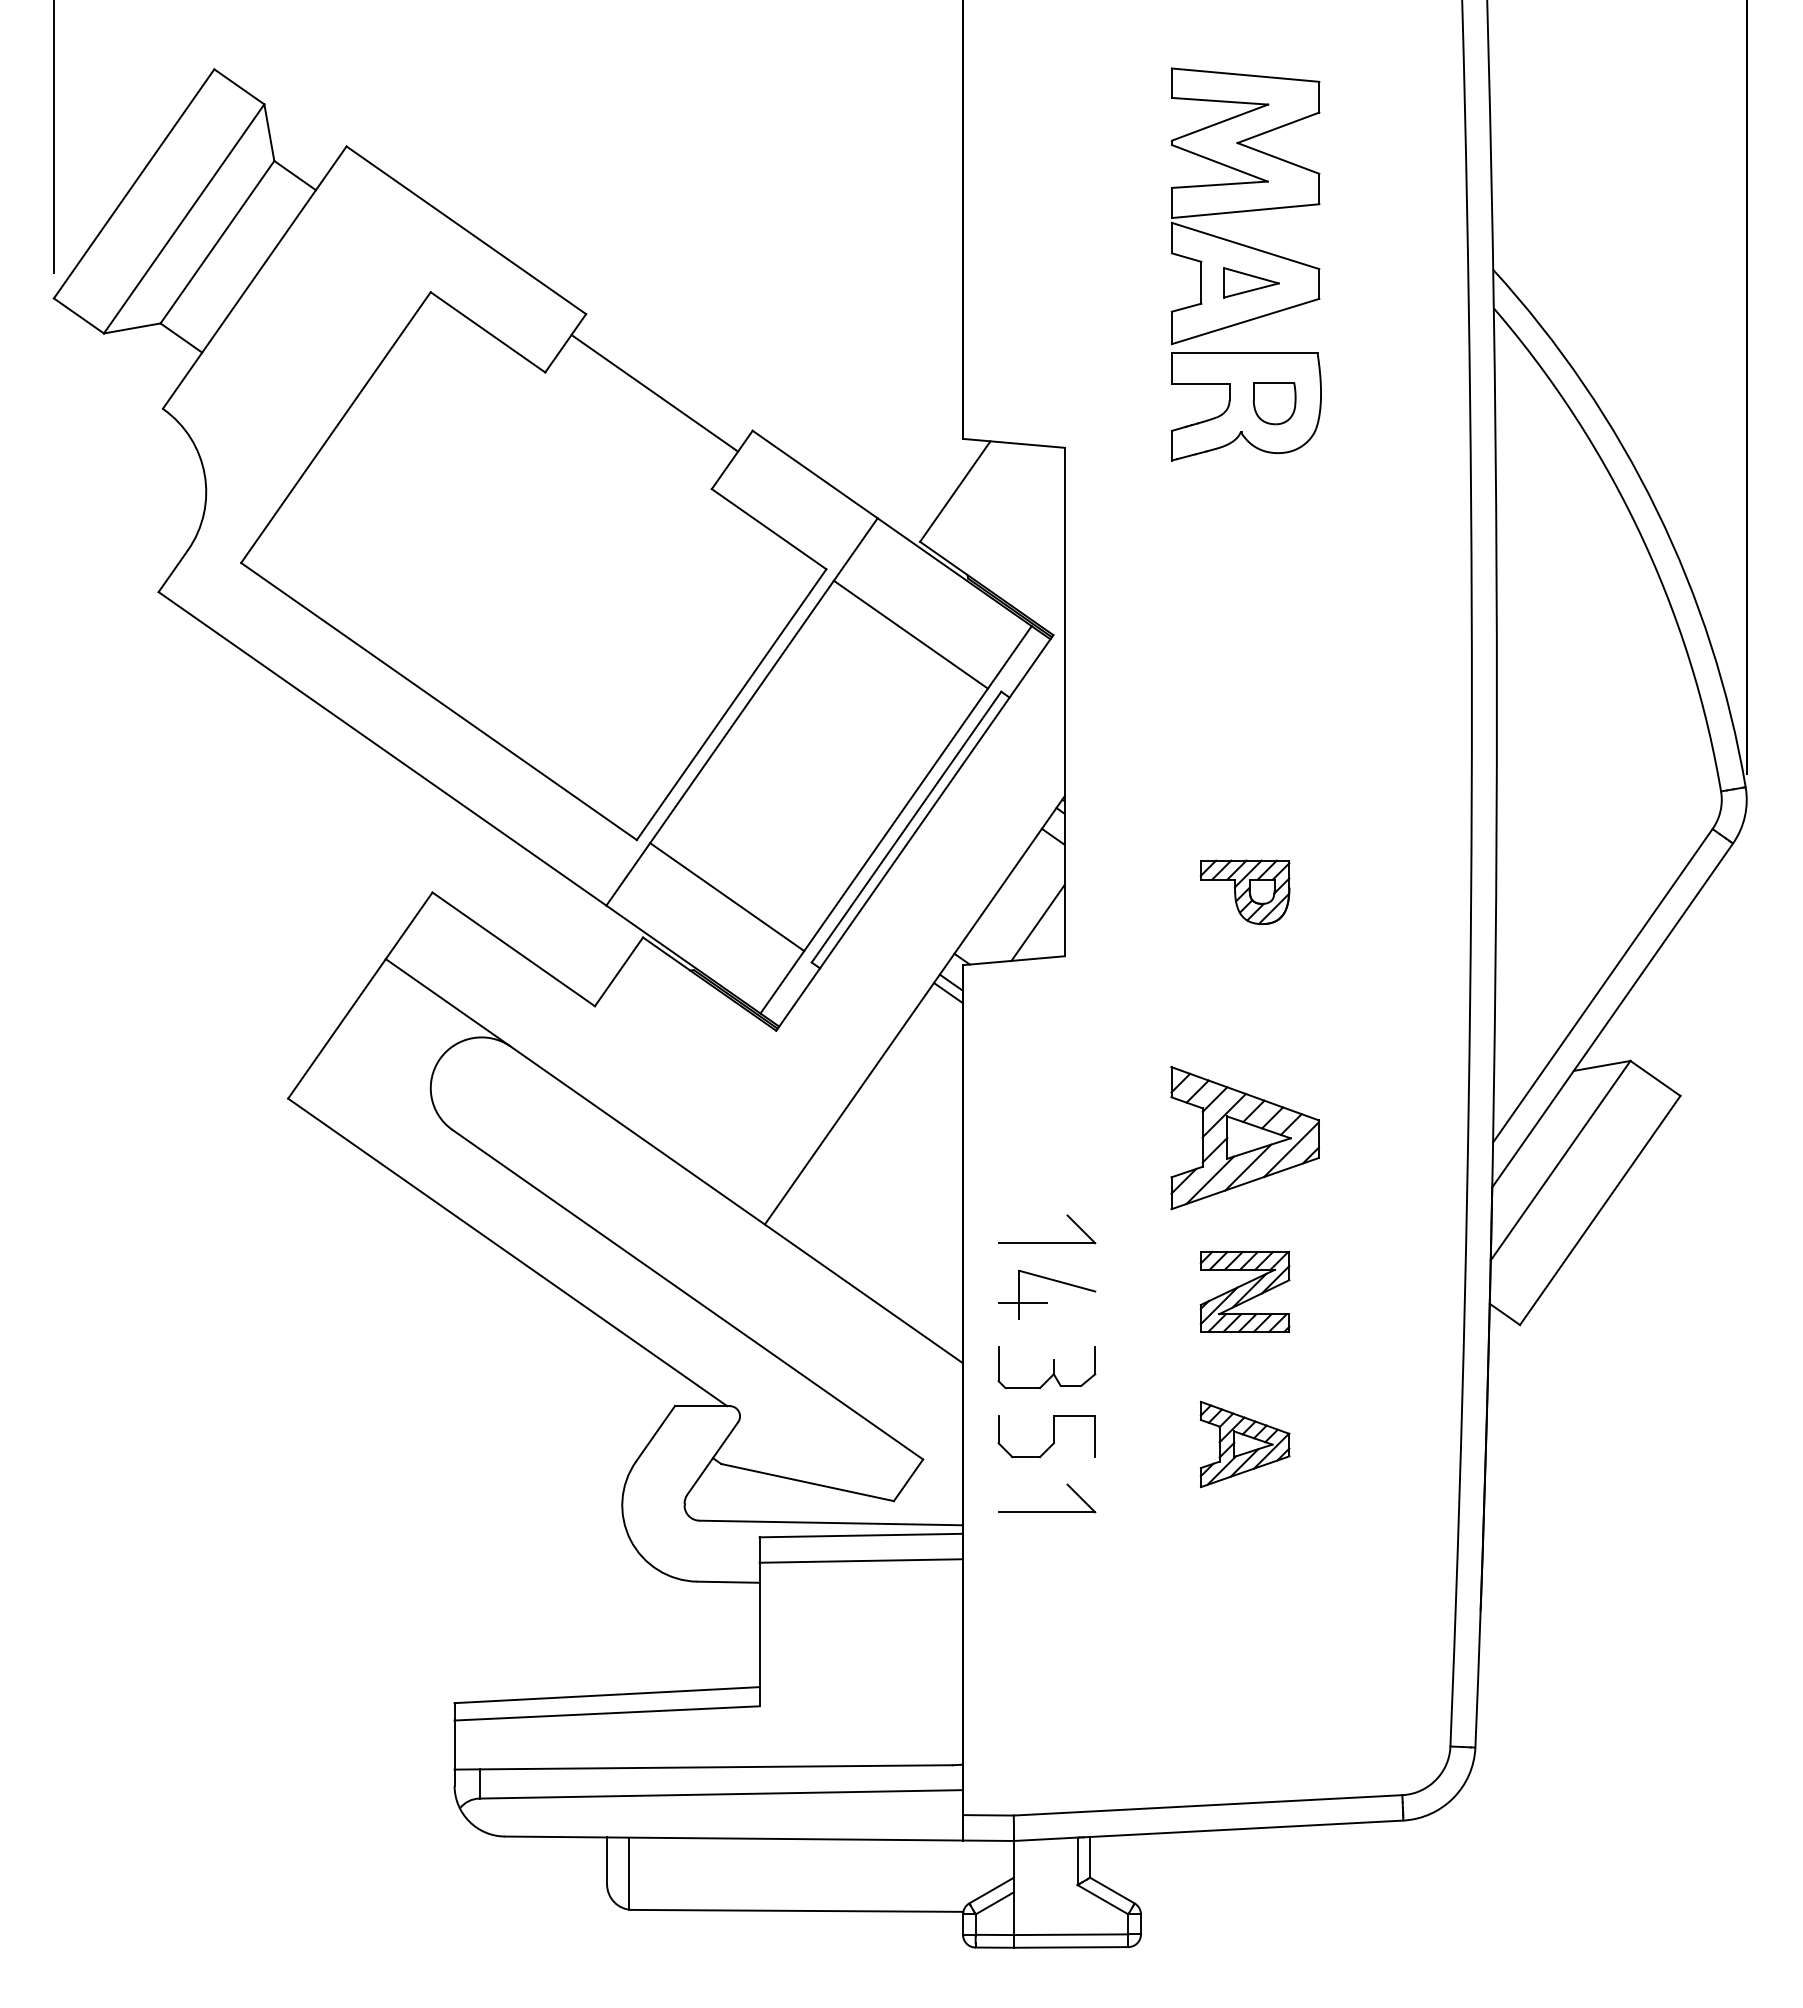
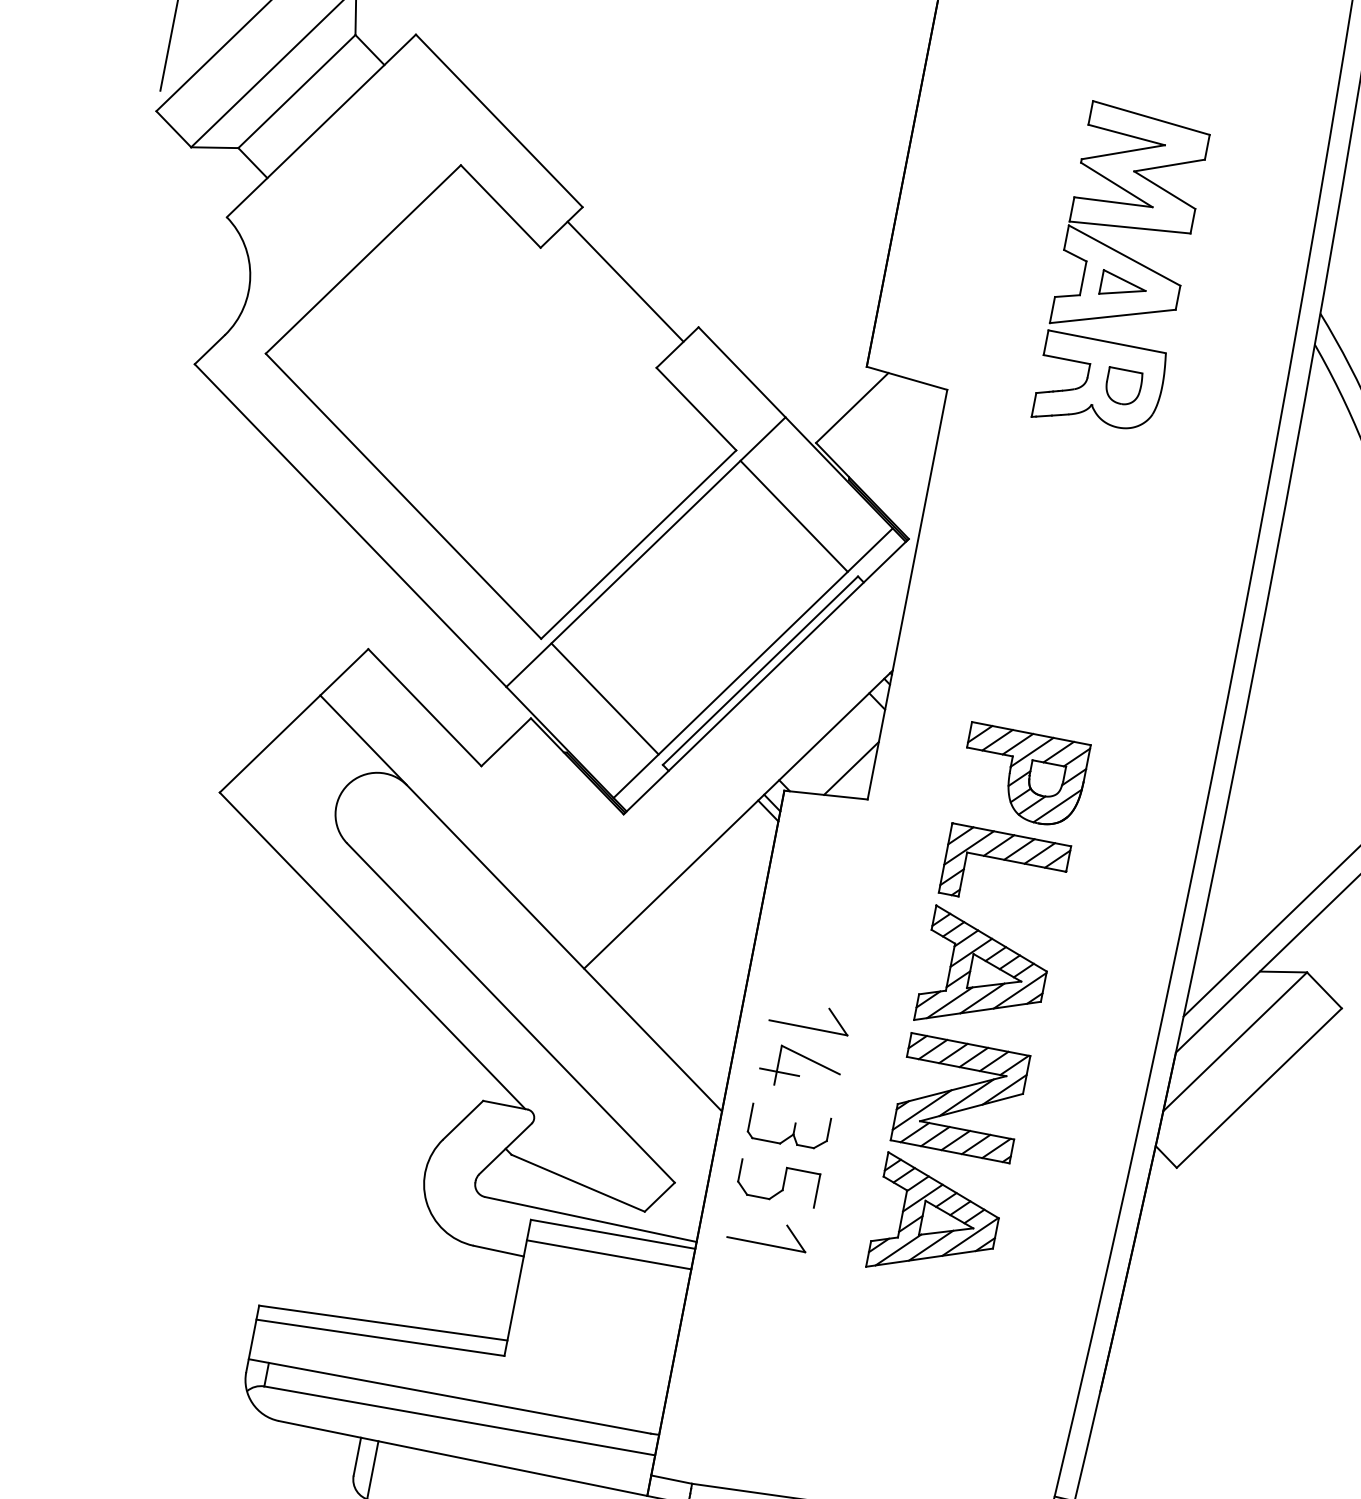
part: (1244, 892) -> (1022, 776), size x1.67
part: (1244, 997) -> (1006, 860), added
part: (1244, 1291) -> (960, 1097), size x1.67
part: (1244, 1444) -> (936, 1220), size x1.67

